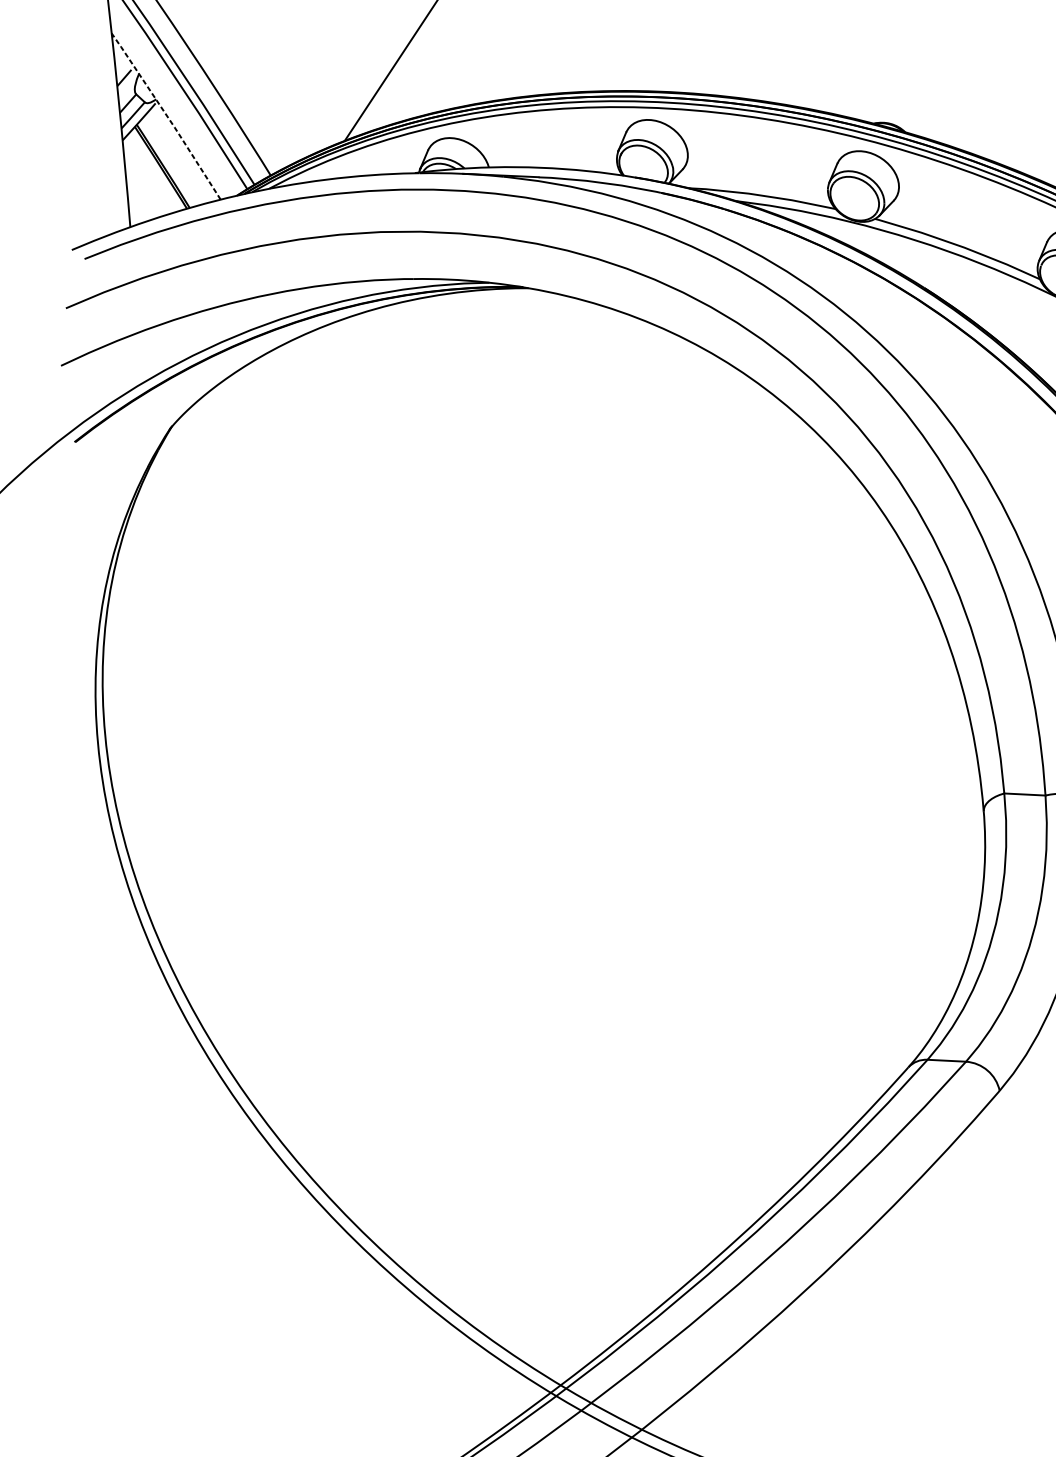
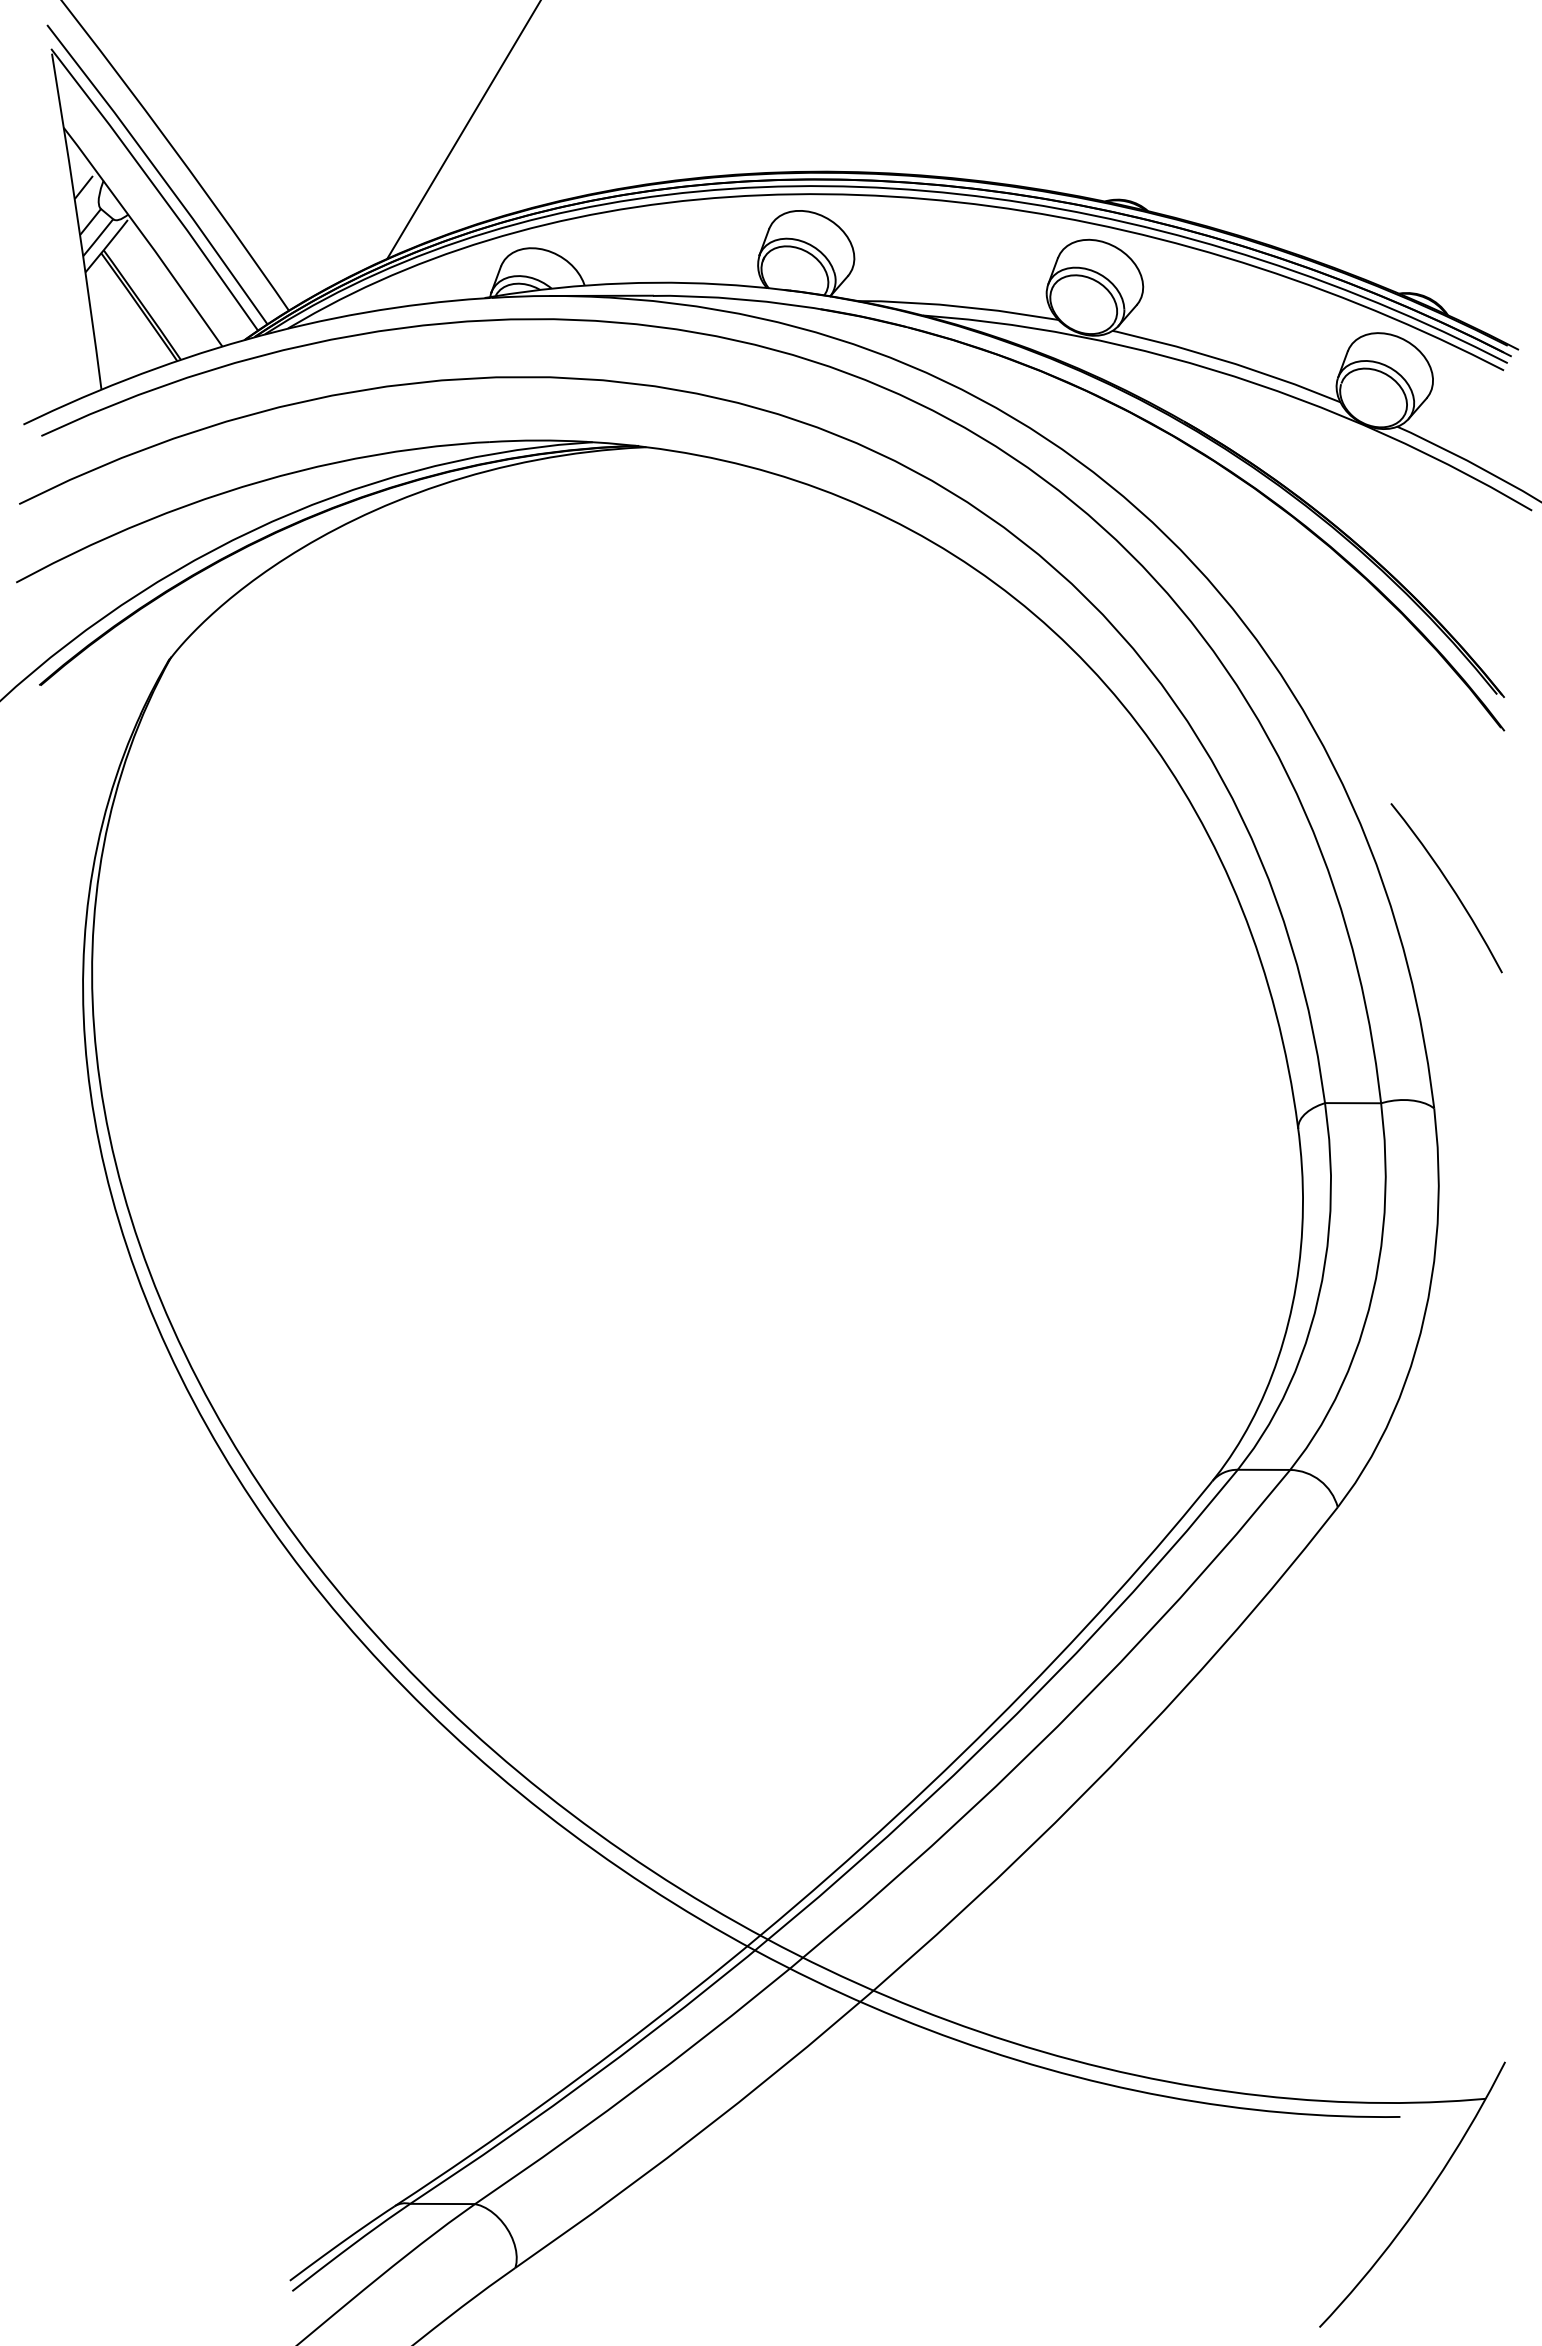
line: (167, 116) -> (144, 236), dashed -> solid

